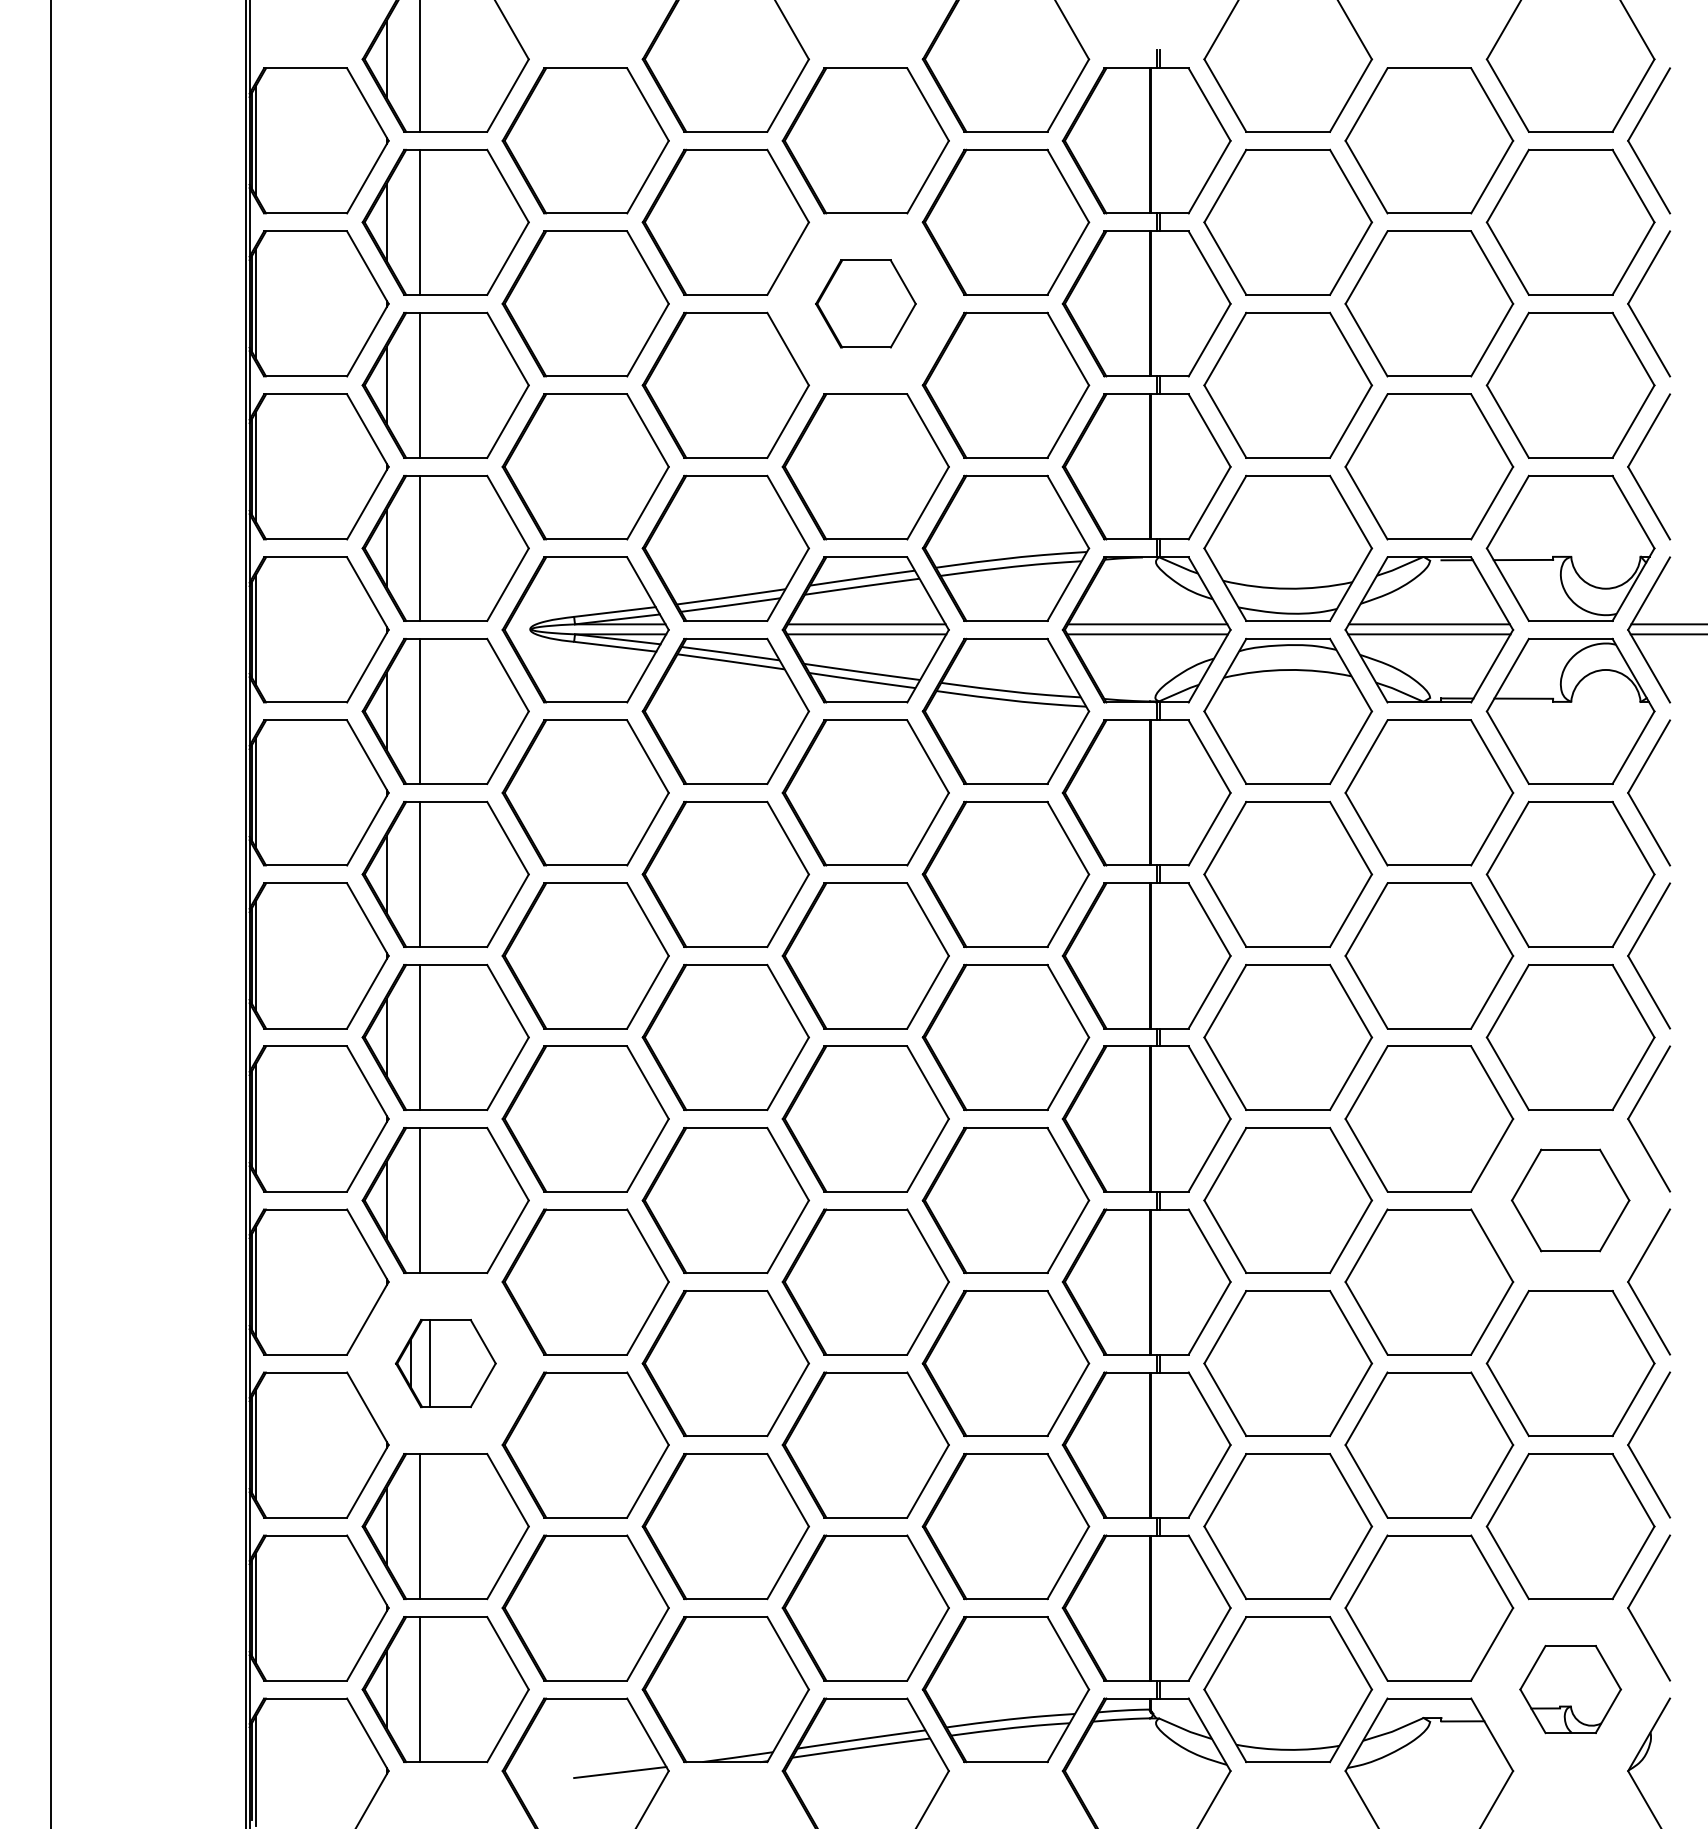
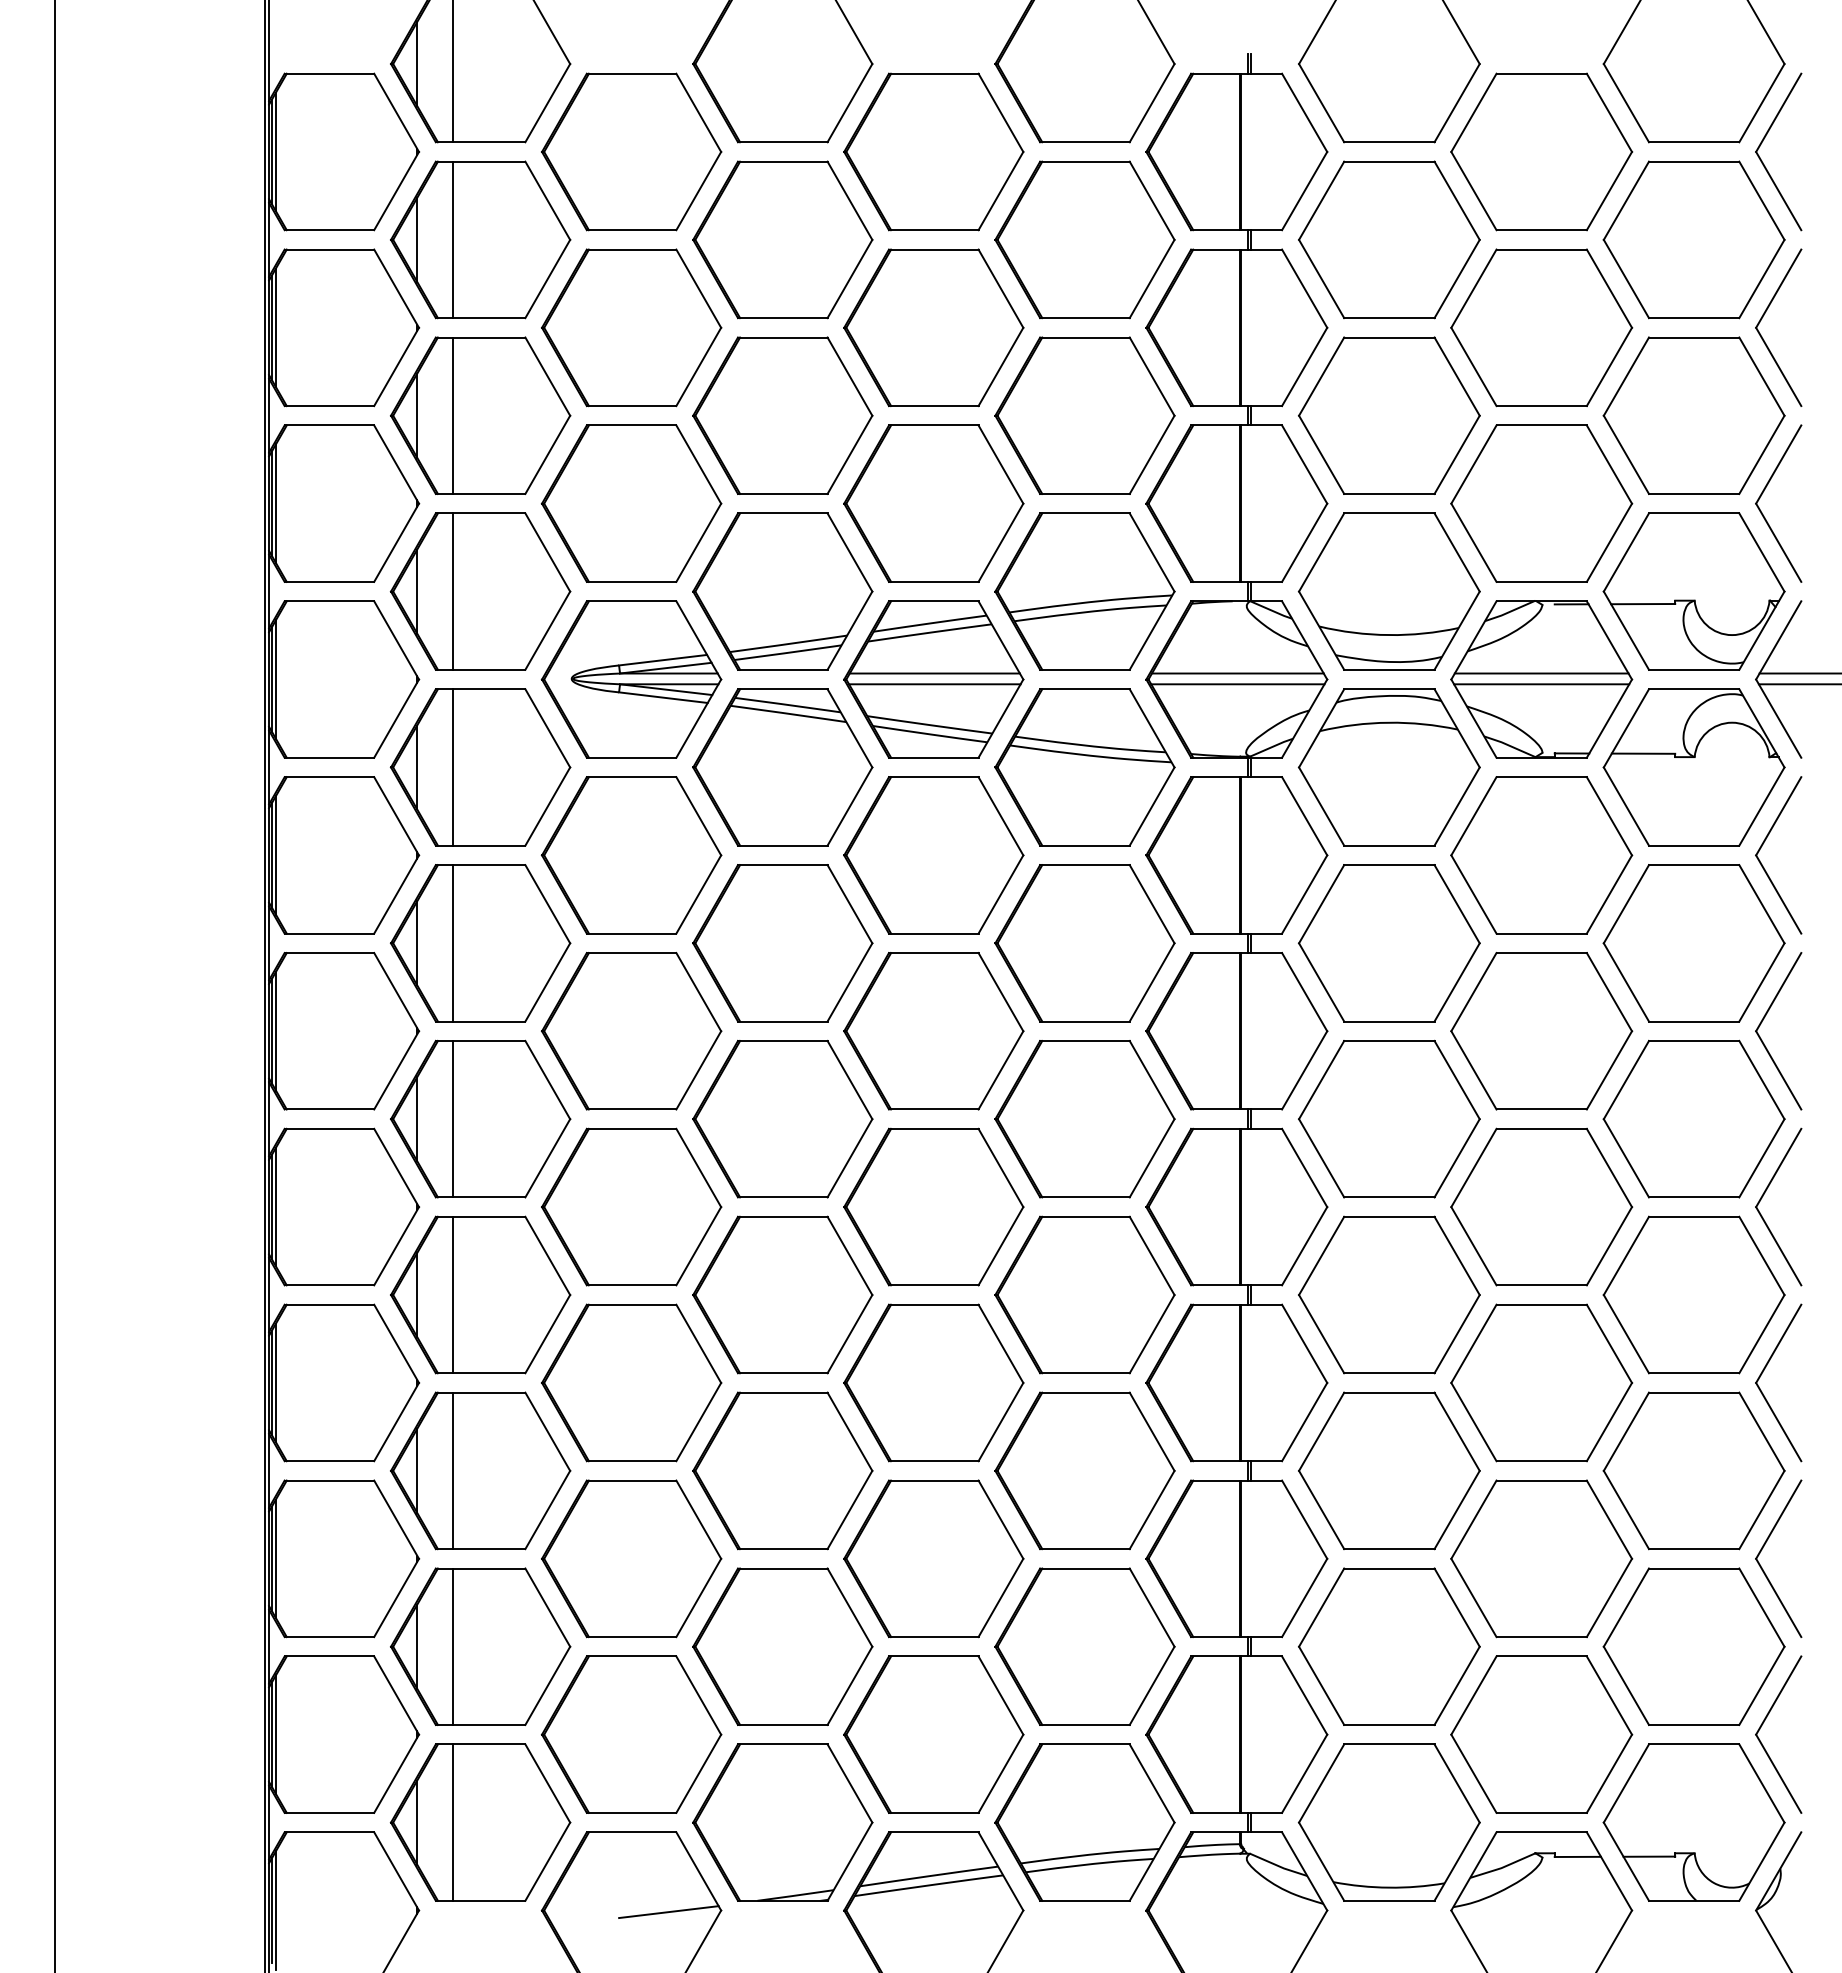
part: (865, 303) -> (933, 327), size x1.67
part: (1570, 1200) -> (1693, 1294), size x1.43
part: (445, 1363) -> (480, 1470), size x1.67
part: (1570, 1689) -> (1693, 1822), size x1.67

